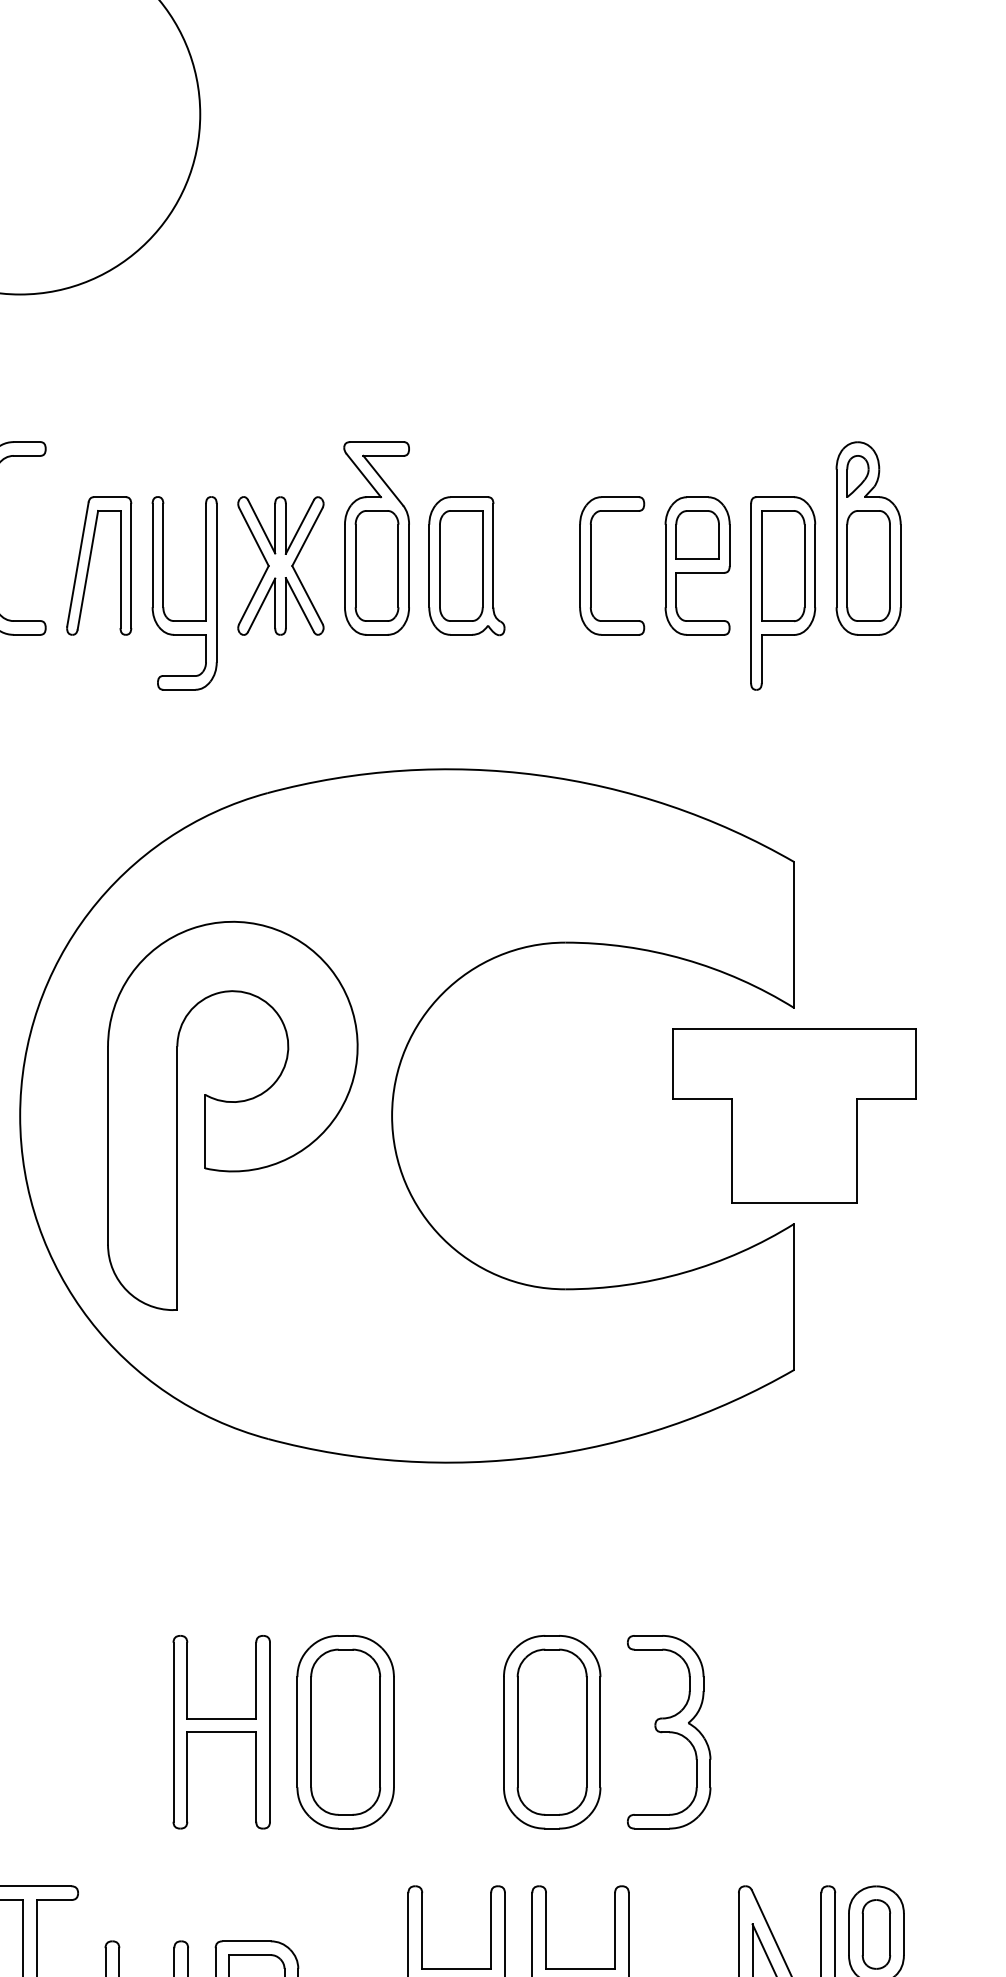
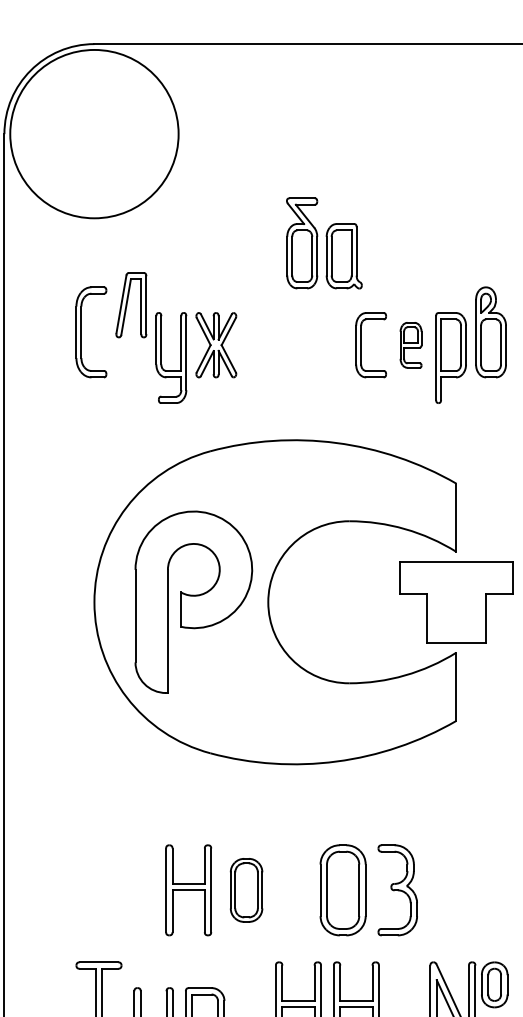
part: (424, 538) -> (324, 243), moved
part: (99, 566) -> (131, 305), moved
part: (696, 566) -> (410, 345), size x0.7
part: (345, 1732) -> (246, 890), size x0.7

